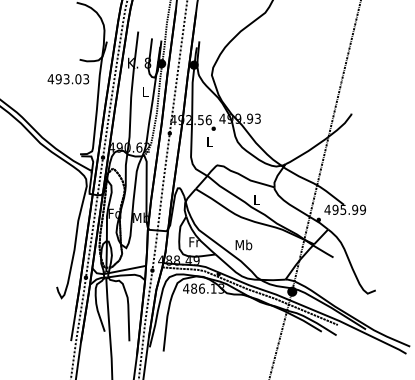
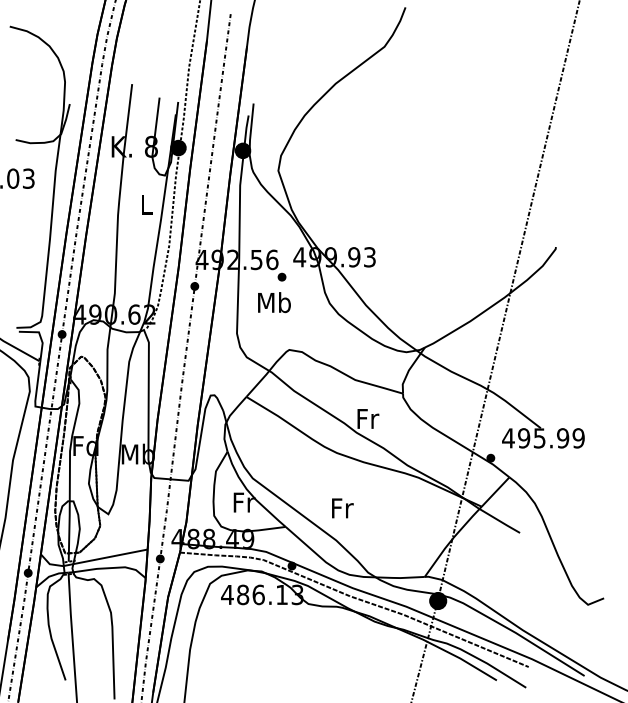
text: (209, 141) -> (273, 302), L -> Mb
text: (256, 200) -> (367, 419), L -> Fr
text: (243, 244) -> (341, 507), Mb -> Fr

